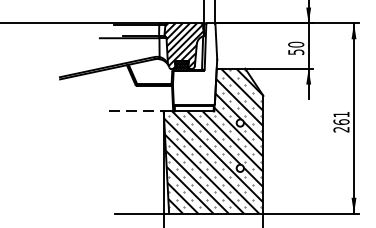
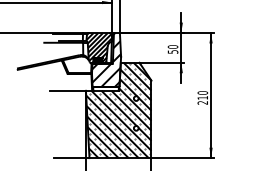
hatch: (194, 63) -> (106, 59), added
line: (137, 110) -> (68, 90), dashed -> solid
text: (340, 118) -> (202, 95), 261 -> 210

